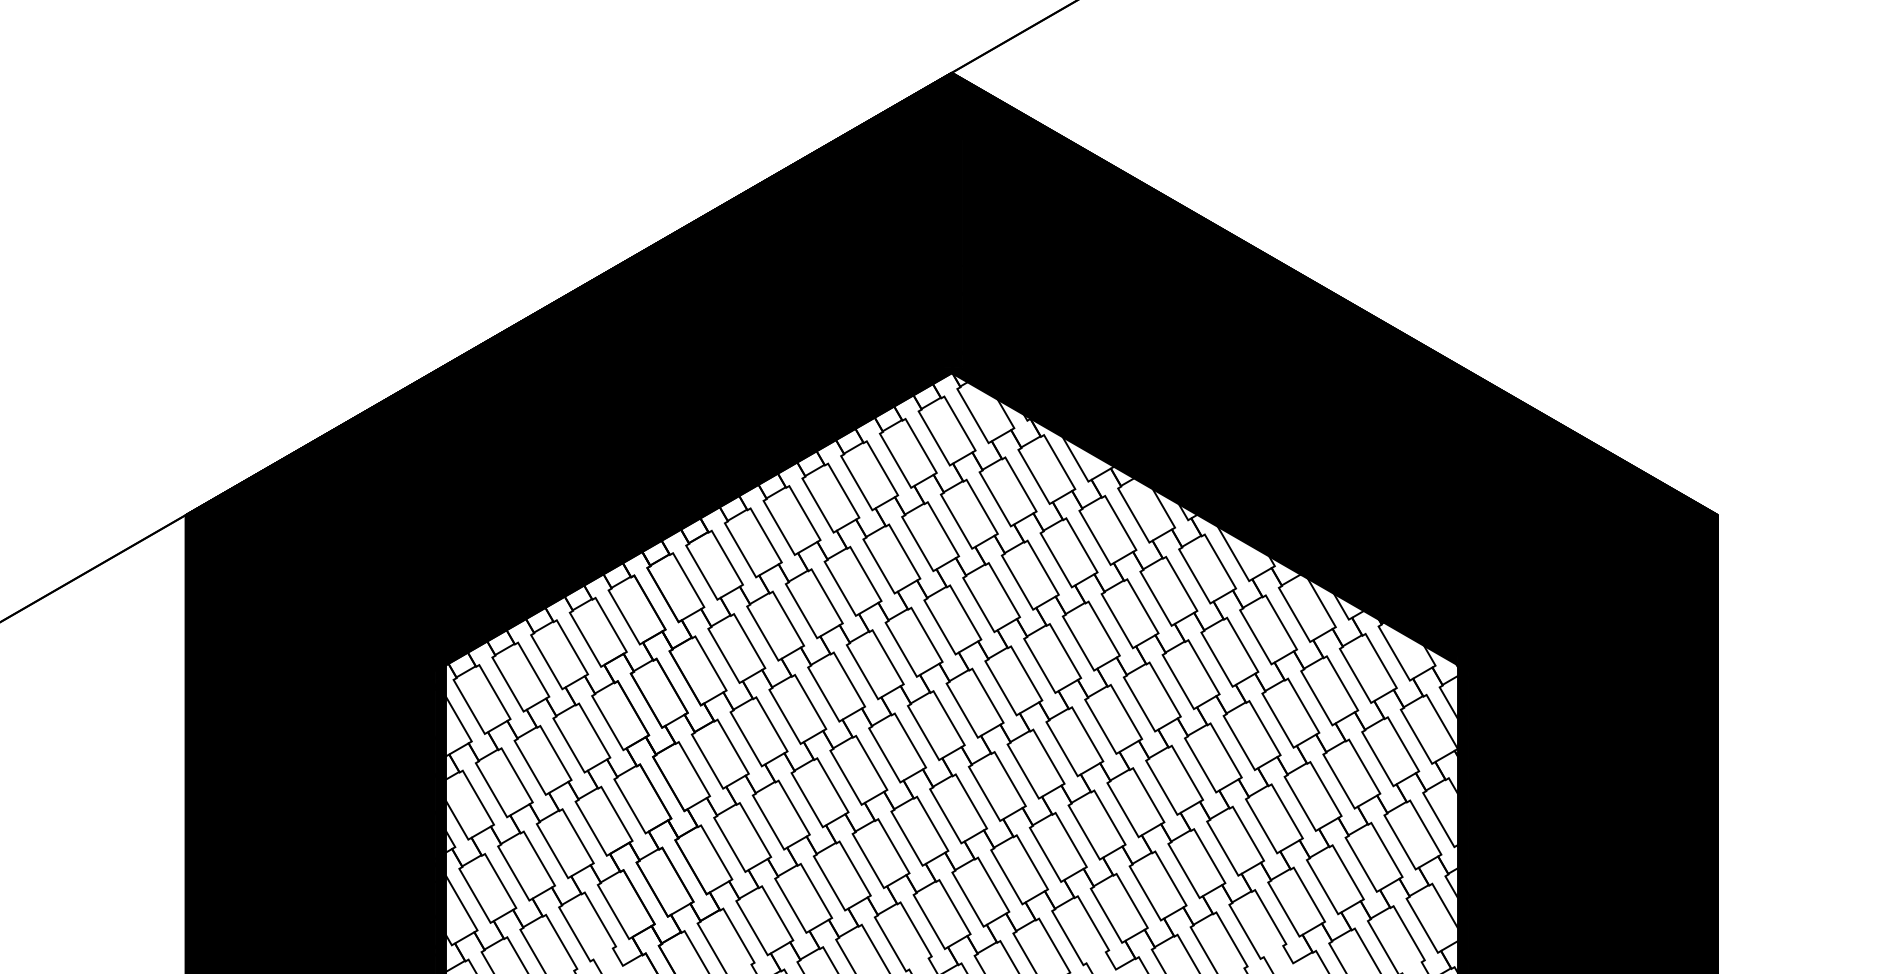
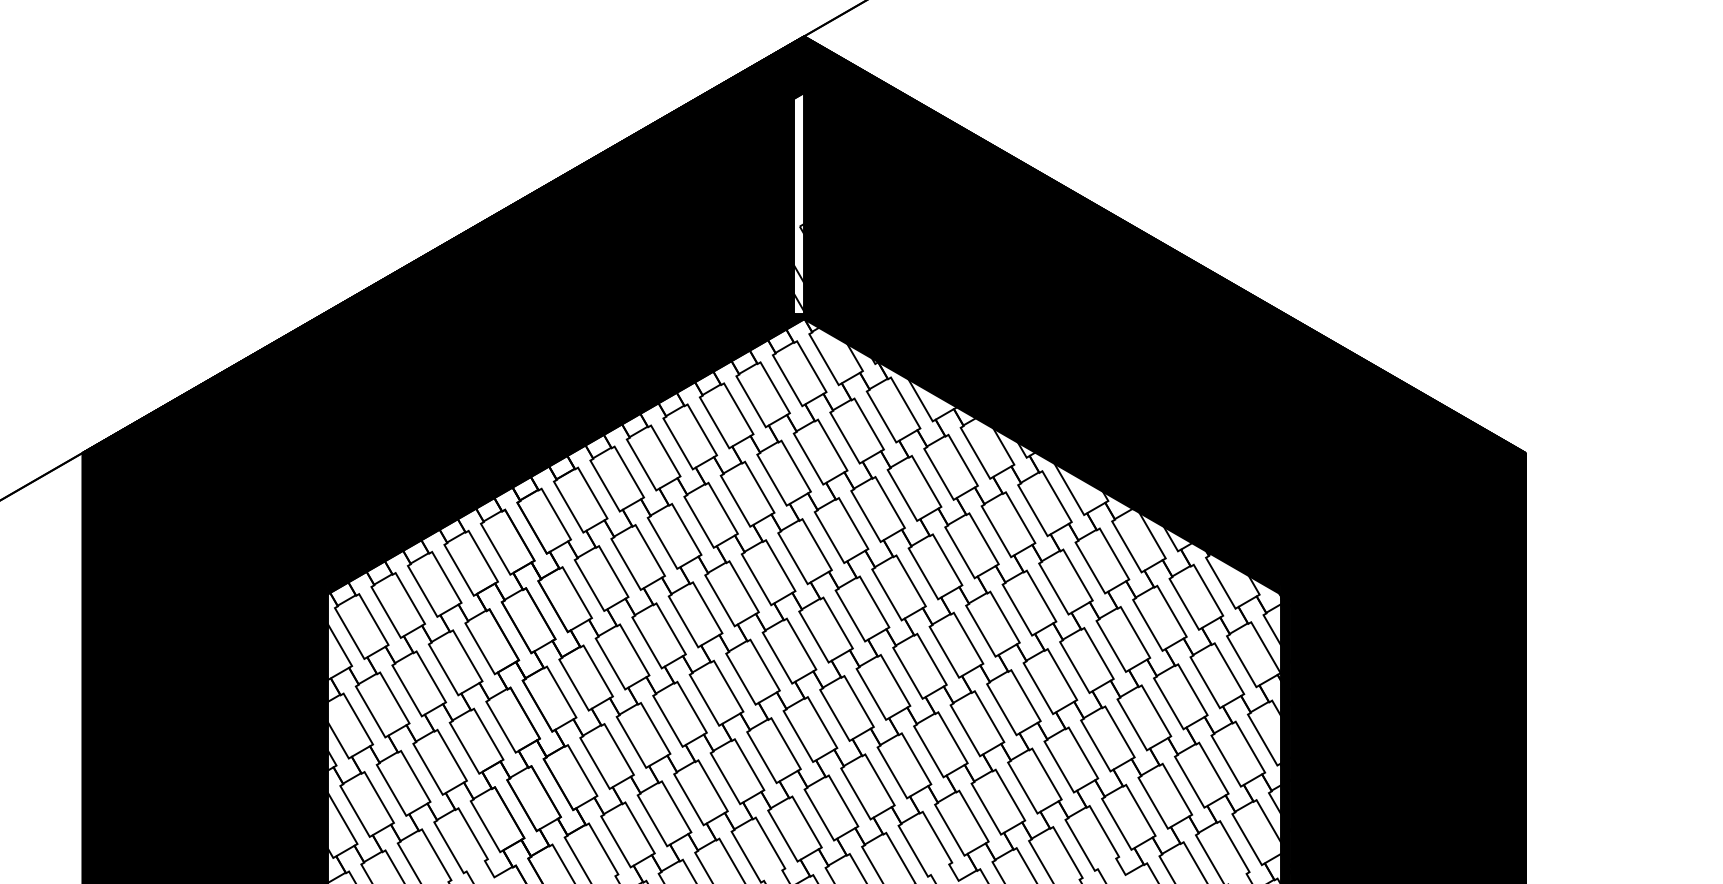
fill: (946, 228) -> (799, 183), removed

